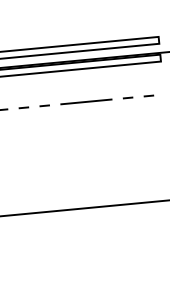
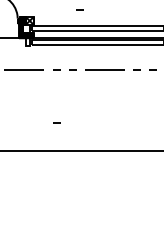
line: (46, 25) -> (79, 9), added
line: (30, 175) -> (56, 122), added

